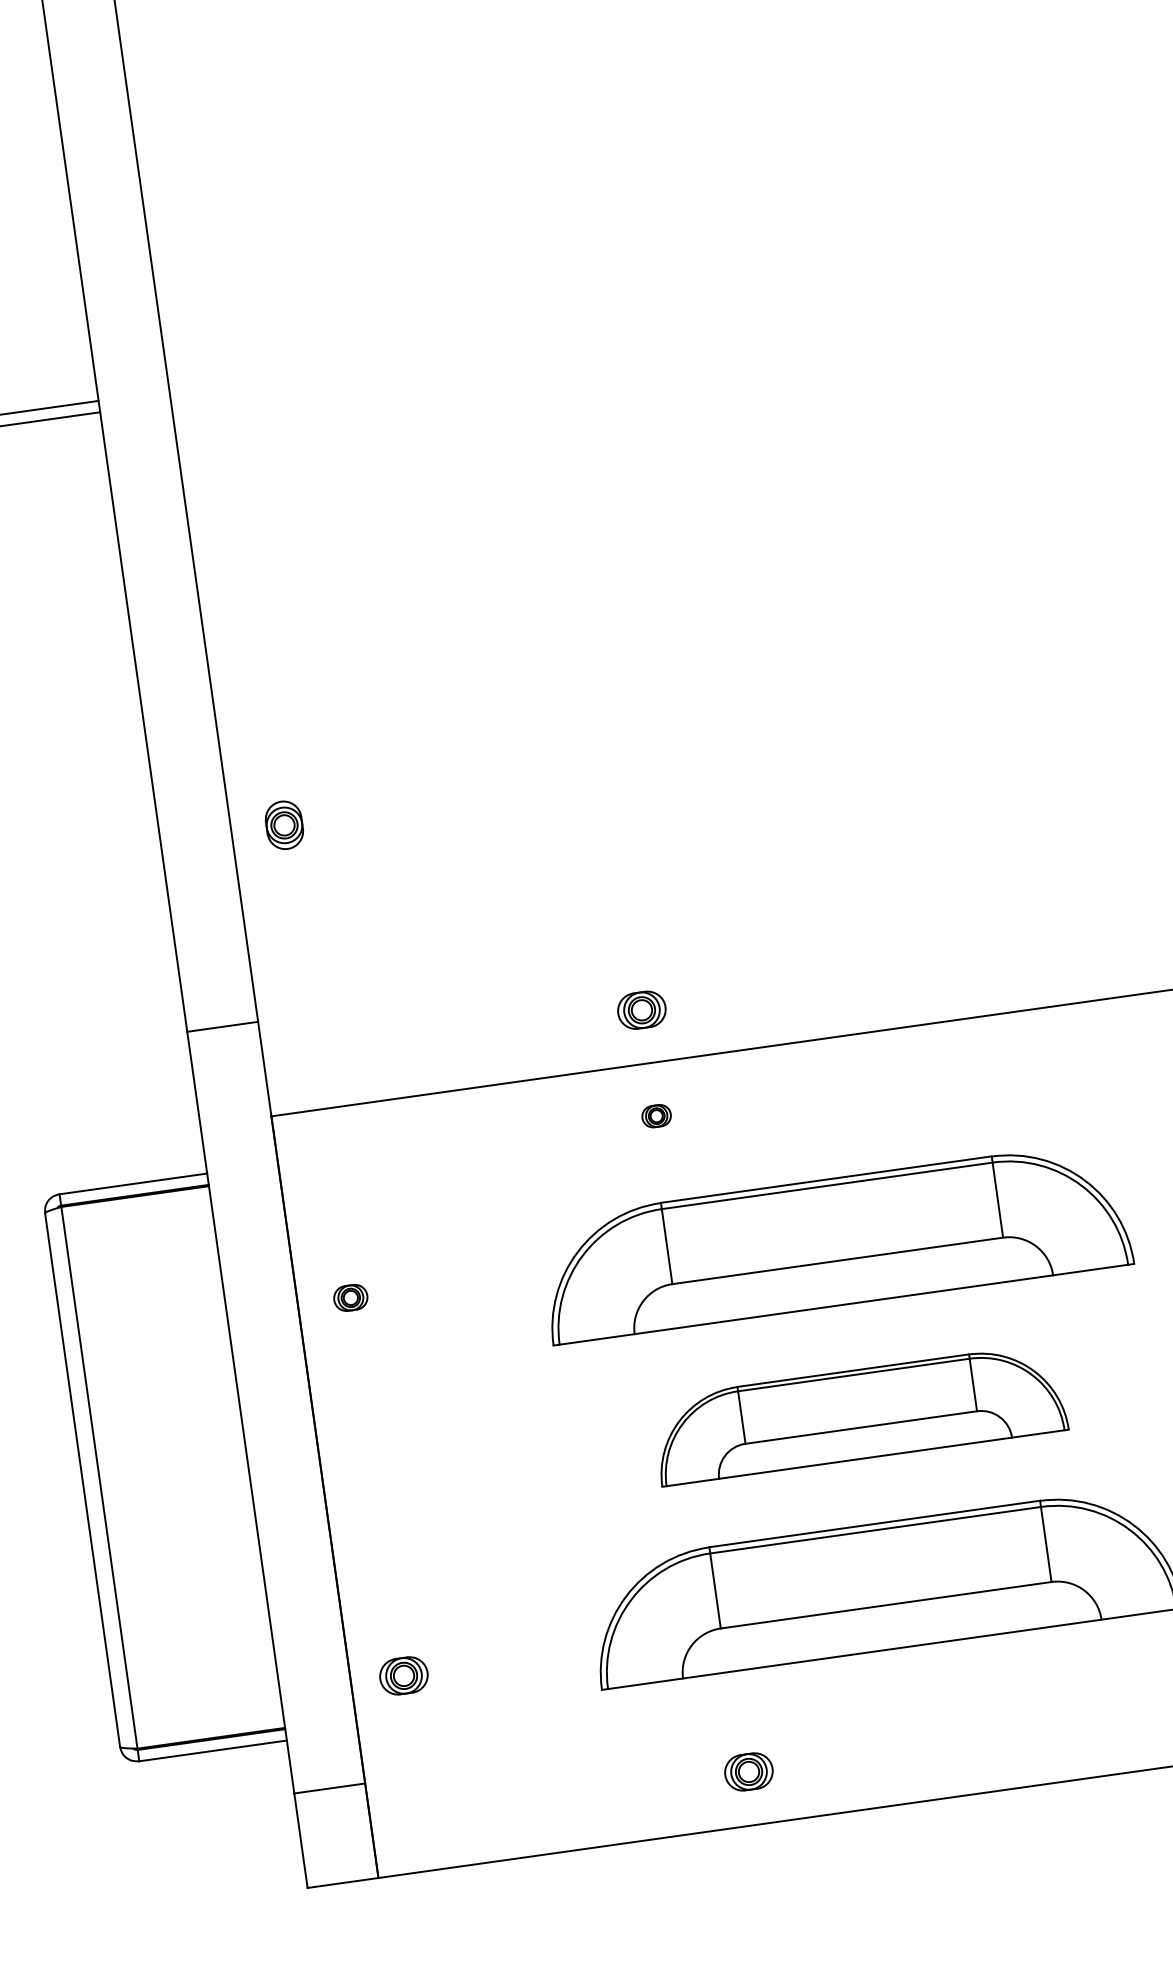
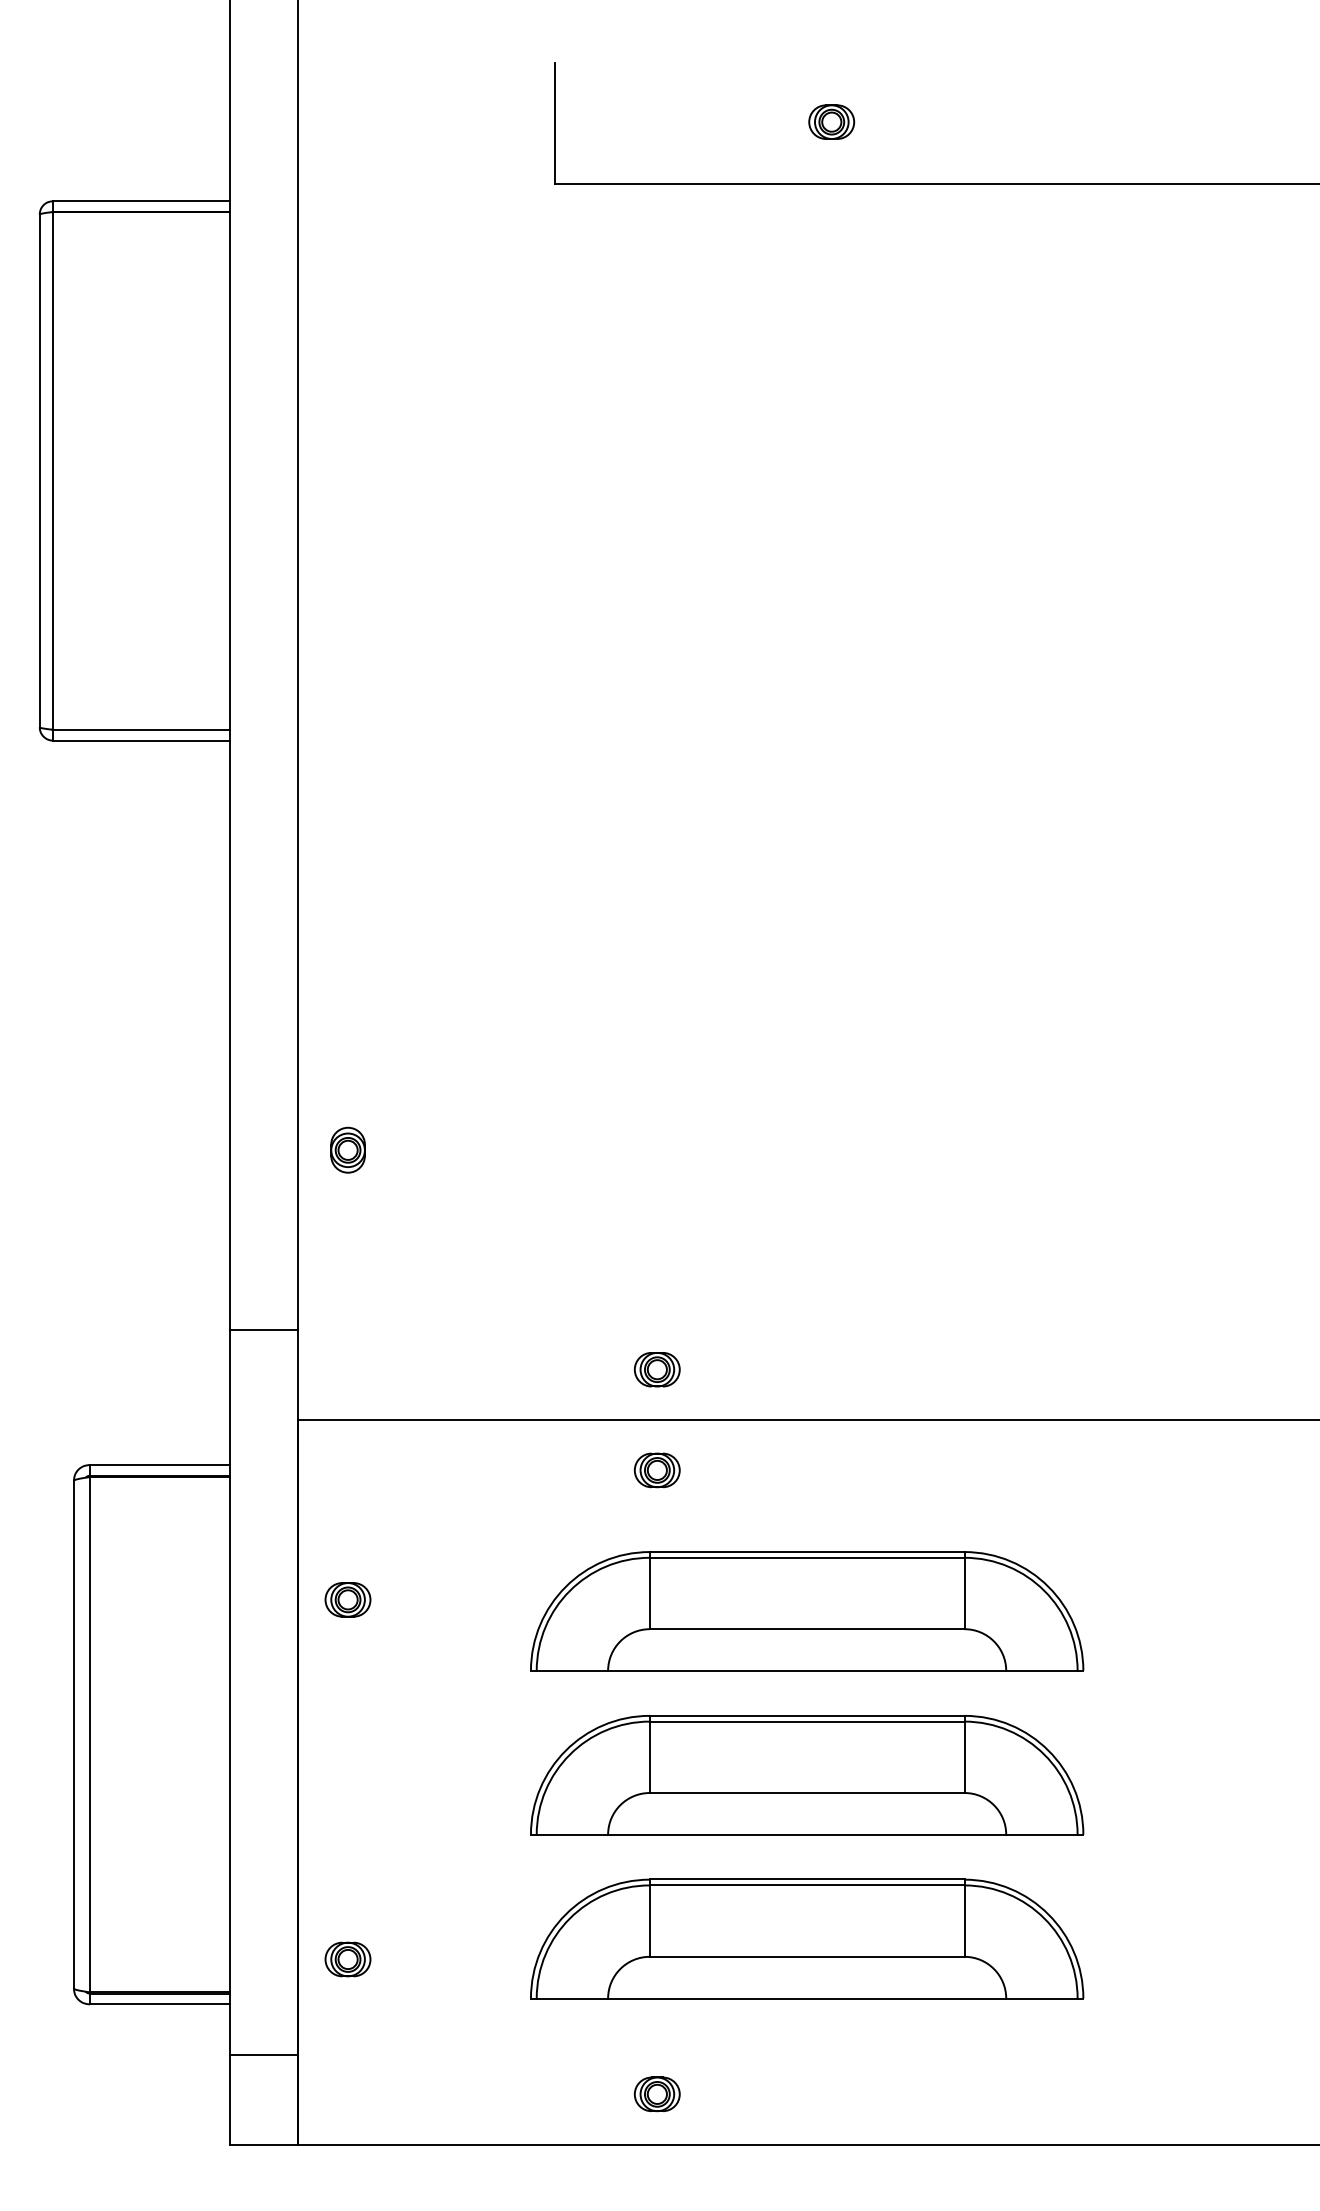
part: (655, 1116) -> (656, 1470), size x1.67
part: (350, 1297) -> (347, 1599), size x1.43
part: (859, 1414) -> (807, 1775), size x1.43

